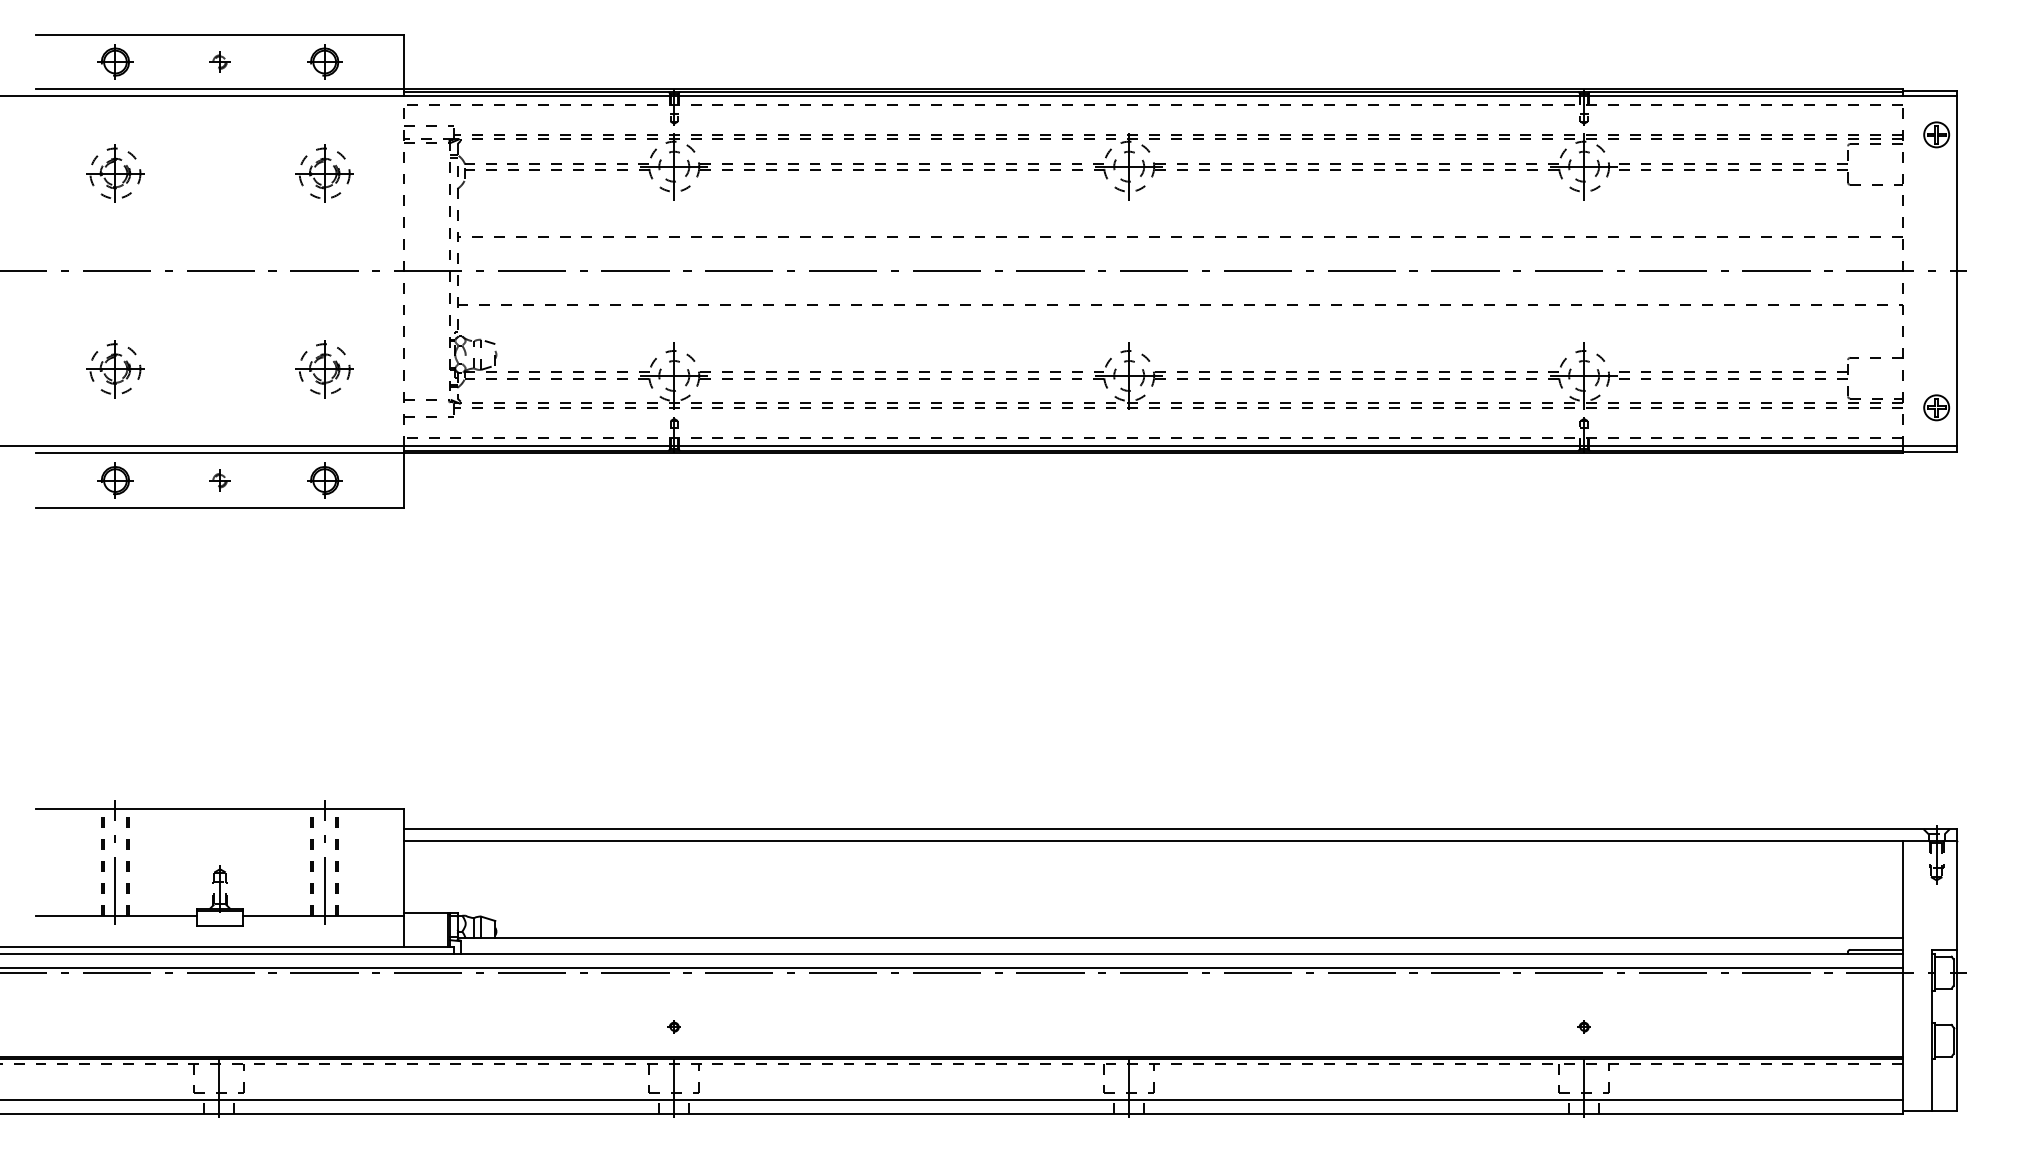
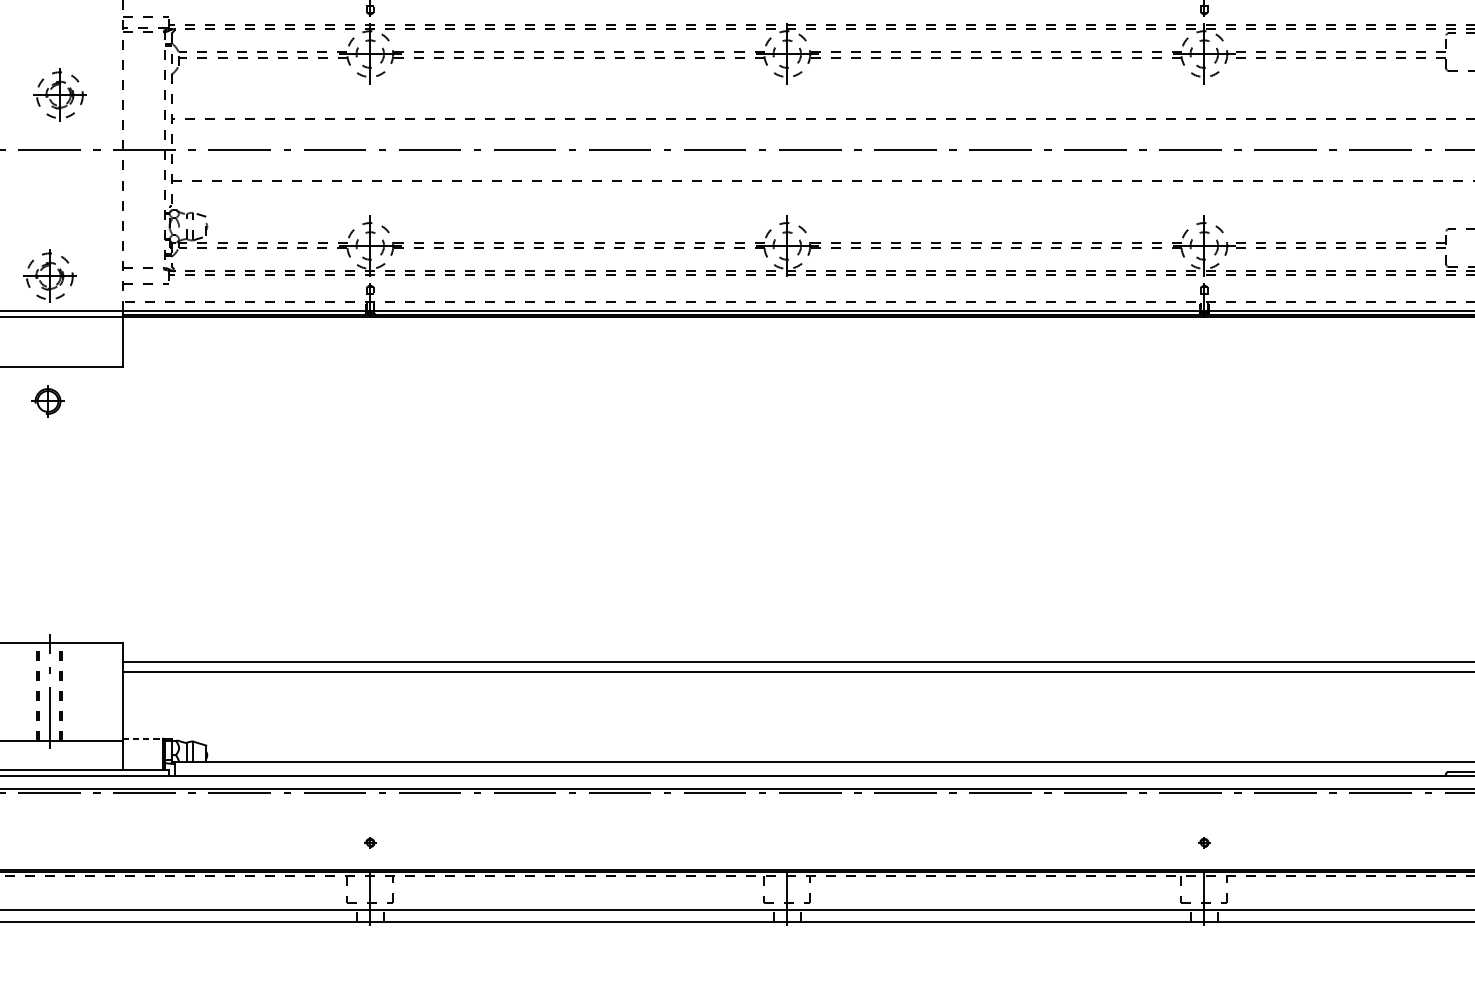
part: (324, 173) -> (59, 95), moved
part: (324, 369) -> (49, 276), moved
part: (324, 480) -> (47, 401), moved
line: (426, 913) -> (143, 738), solid -> dashed

